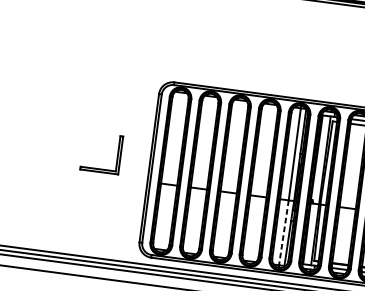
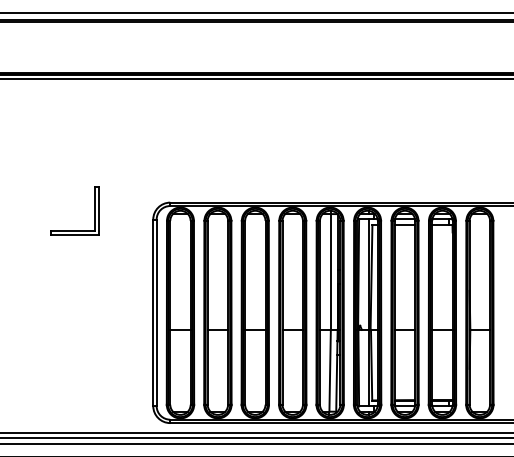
part: (117, 154) -> (94, 210), moved
line: (284, 232) -> (330, 370), dashed -> solid

